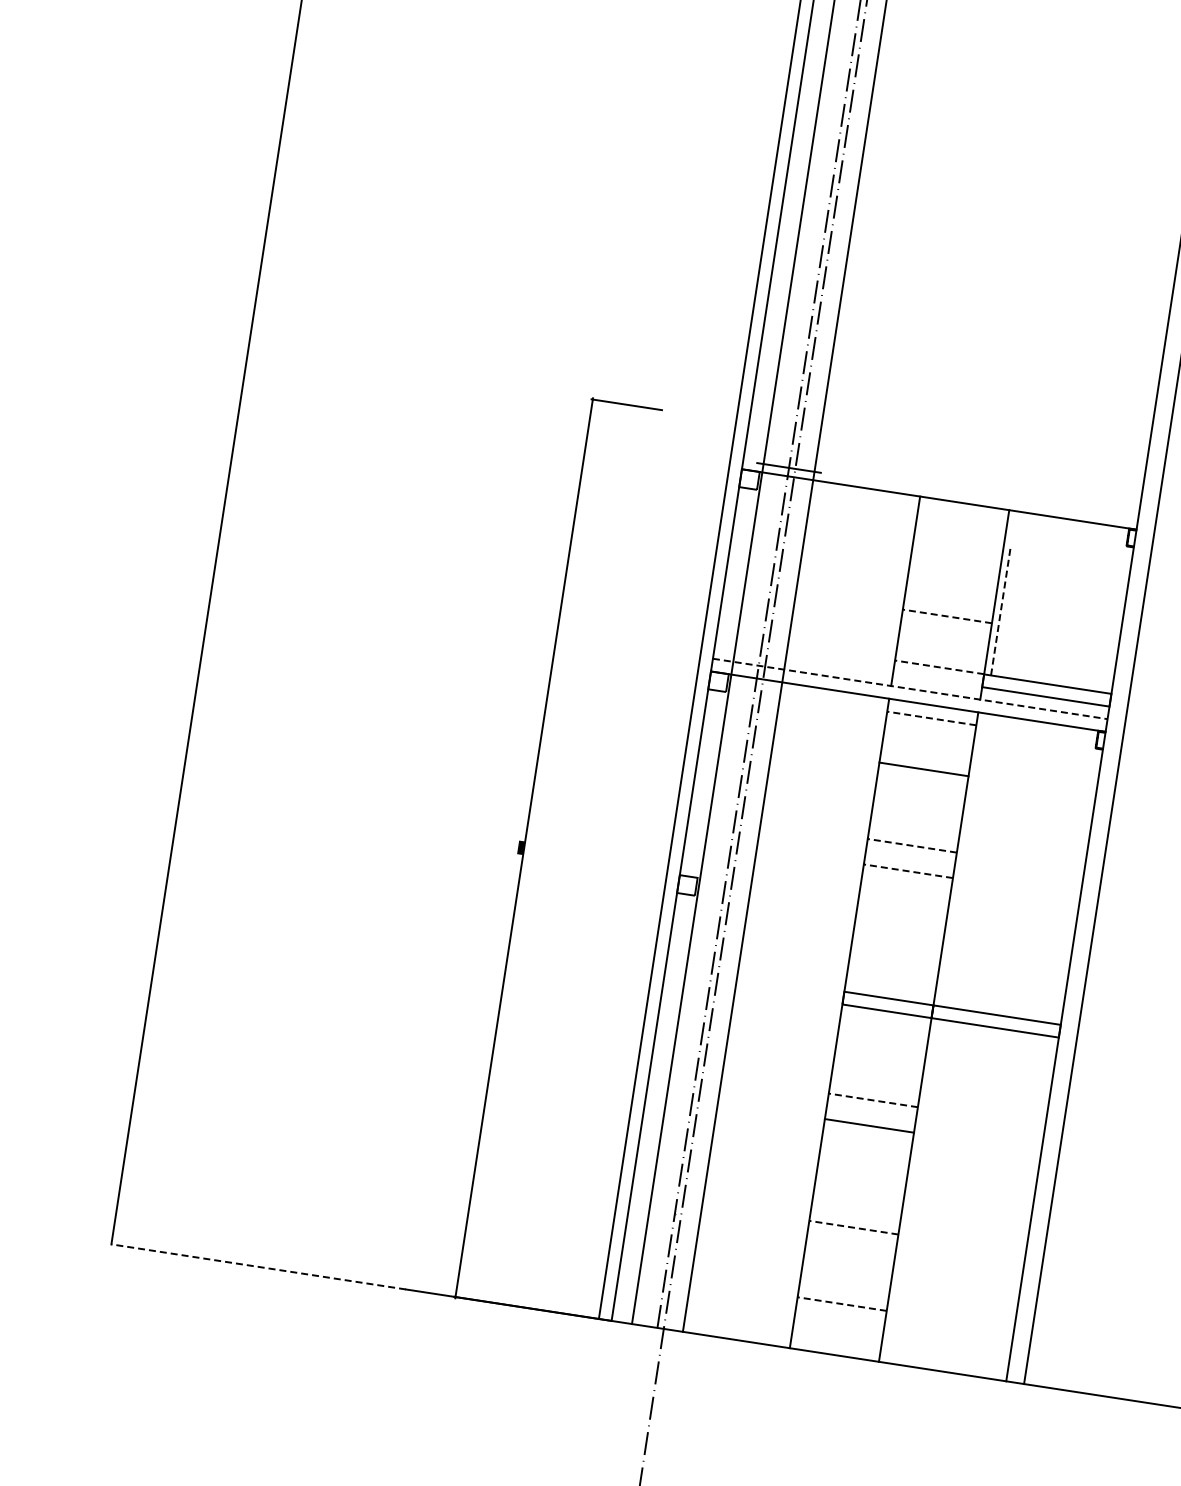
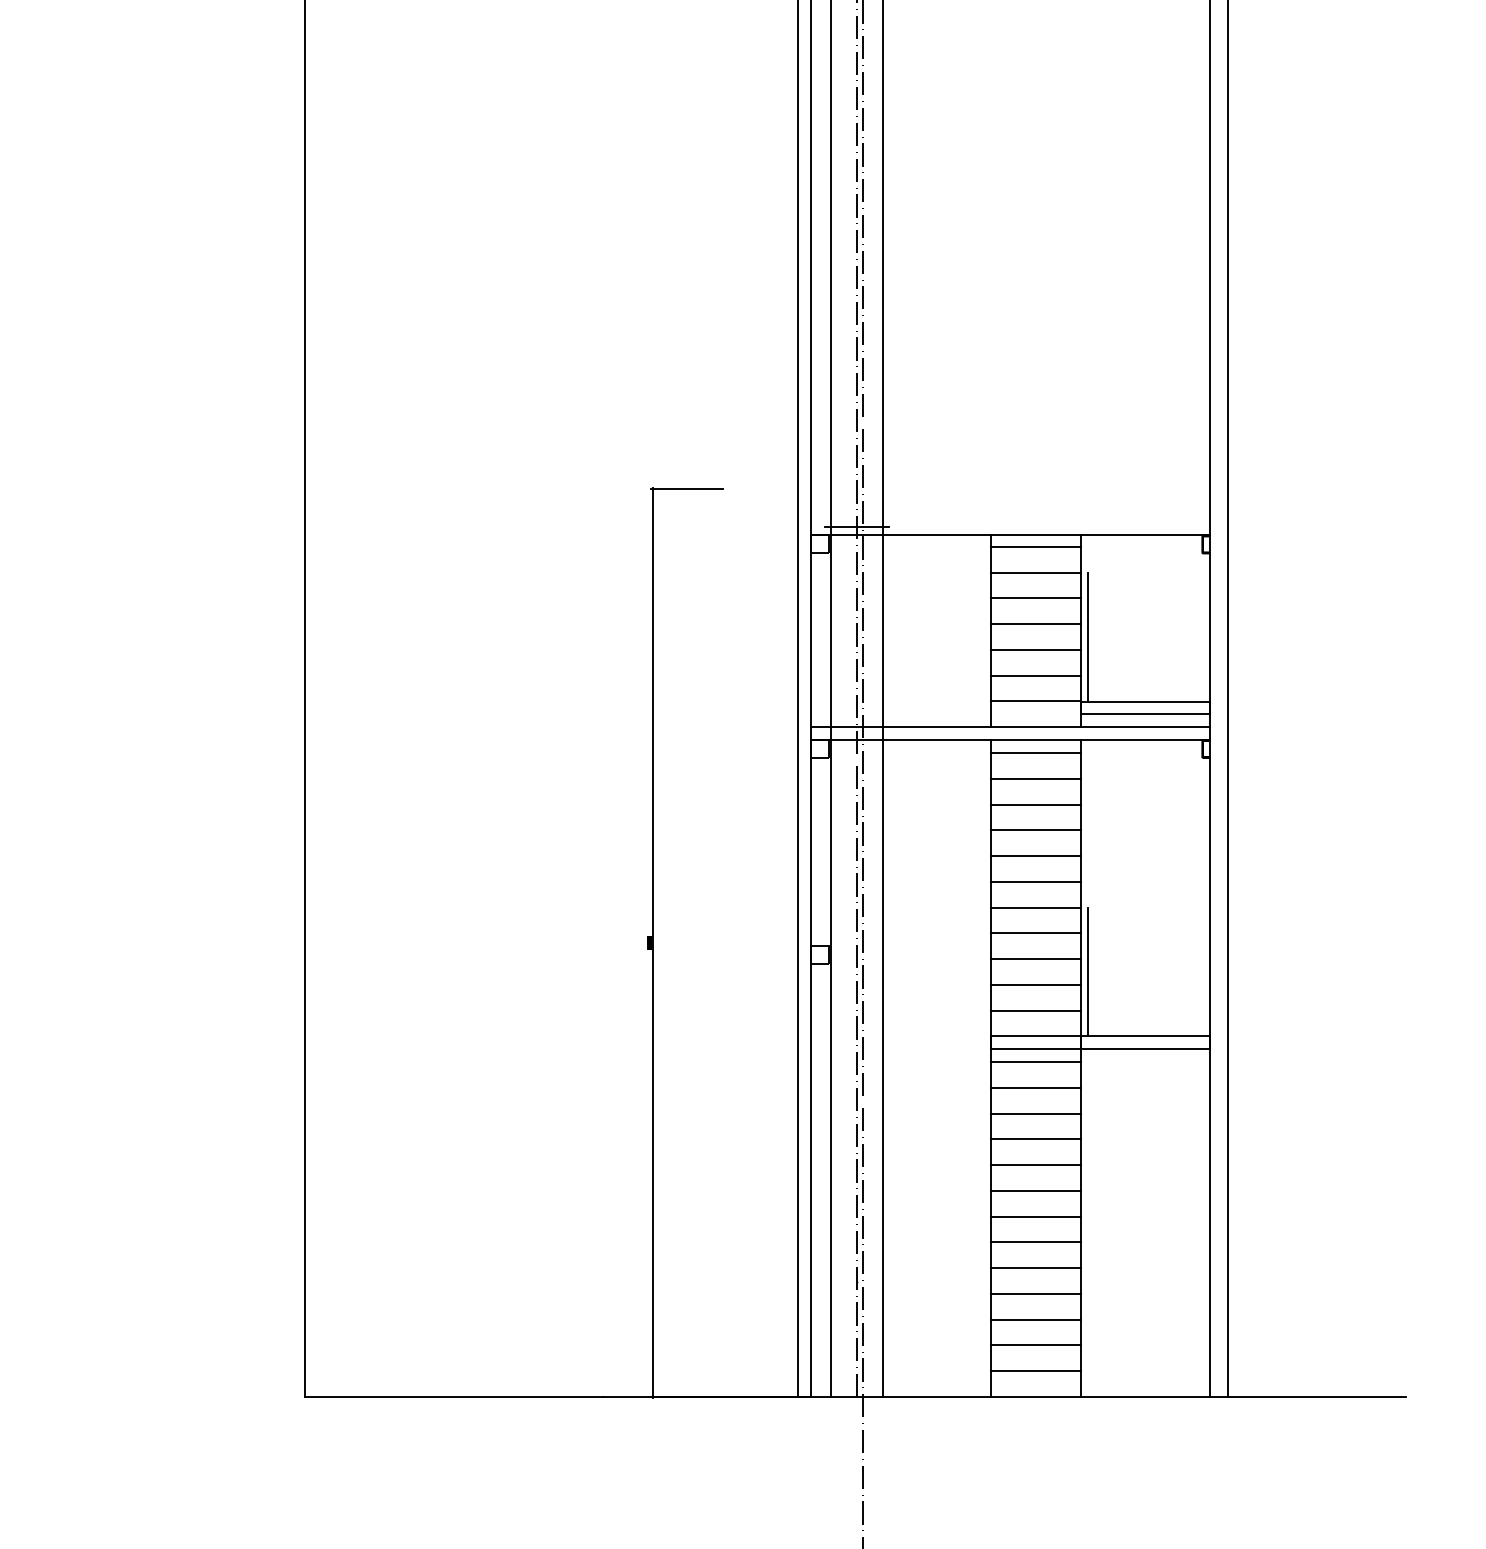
line: (962, 514) -> (1035, 546), added
line: (958, 539) -> (1035, 572), added
line: (954, 565) -> (1035, 598), added
line: (950, 591) -> (1035, 624), added
line: (1001, 611) -> (1088, 636), dashed -> solid
line: (947, 616) -> (1035, 649), dashed -> solid
line: (943, 641) -> (1035, 675), added
line: (939, 667) -> (1035, 701), dashed -> solid
line: (910, 689) -> (1010, 727), dashed -> solid
line: (931, 718) -> (1035, 753), dashed -> solid
line: (927, 743) -> (1035, 778), added
line: (919, 794) -> (1035, 830), added
line: (915, 820) -> (1035, 856), added
line: (911, 845) -> (1035, 881), dashed -> solid
line: (907, 871) -> (1035, 907), dashed -> solid
line: (904, 896) -> (1035, 933), added
line: (900, 922) -> (1035, 959), added
line: (950, 942) -> (1088, 971), added
line: (896, 947) -> (1035, 984), added
line: (892, 972) -> (1035, 1010), added
line: (884, 1024) -> (1035, 1062), added
line: (880, 1049) -> (1035, 1087), added
line: (876, 1074) -> (1035, 1113), added
line: (872, 1100) -> (1035, 1139), dashed -> solid
line: (865, 1150) -> (1035, 1190), added
line: (861, 1176) -> (1035, 1216), added
line: (857, 1202) -> (1035, 1242), added
line: (853, 1227) -> (1035, 1268), dashed -> solid
line: (849, 1252) -> (1035, 1293), added
line: (258, 1266) -> (453, 1396), dashed -> solid
line: (845, 1278) -> (1035, 1319), added
line: (841, 1304) -> (1035, 1345), dashed -> solid
line: (837, 1329) -> (1035, 1371), added

